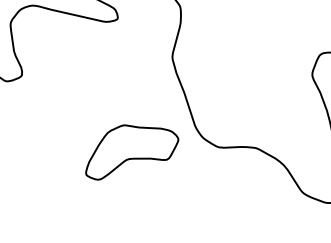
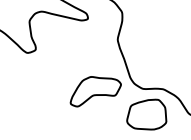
part: (225, 194) -> (146, 114), added

